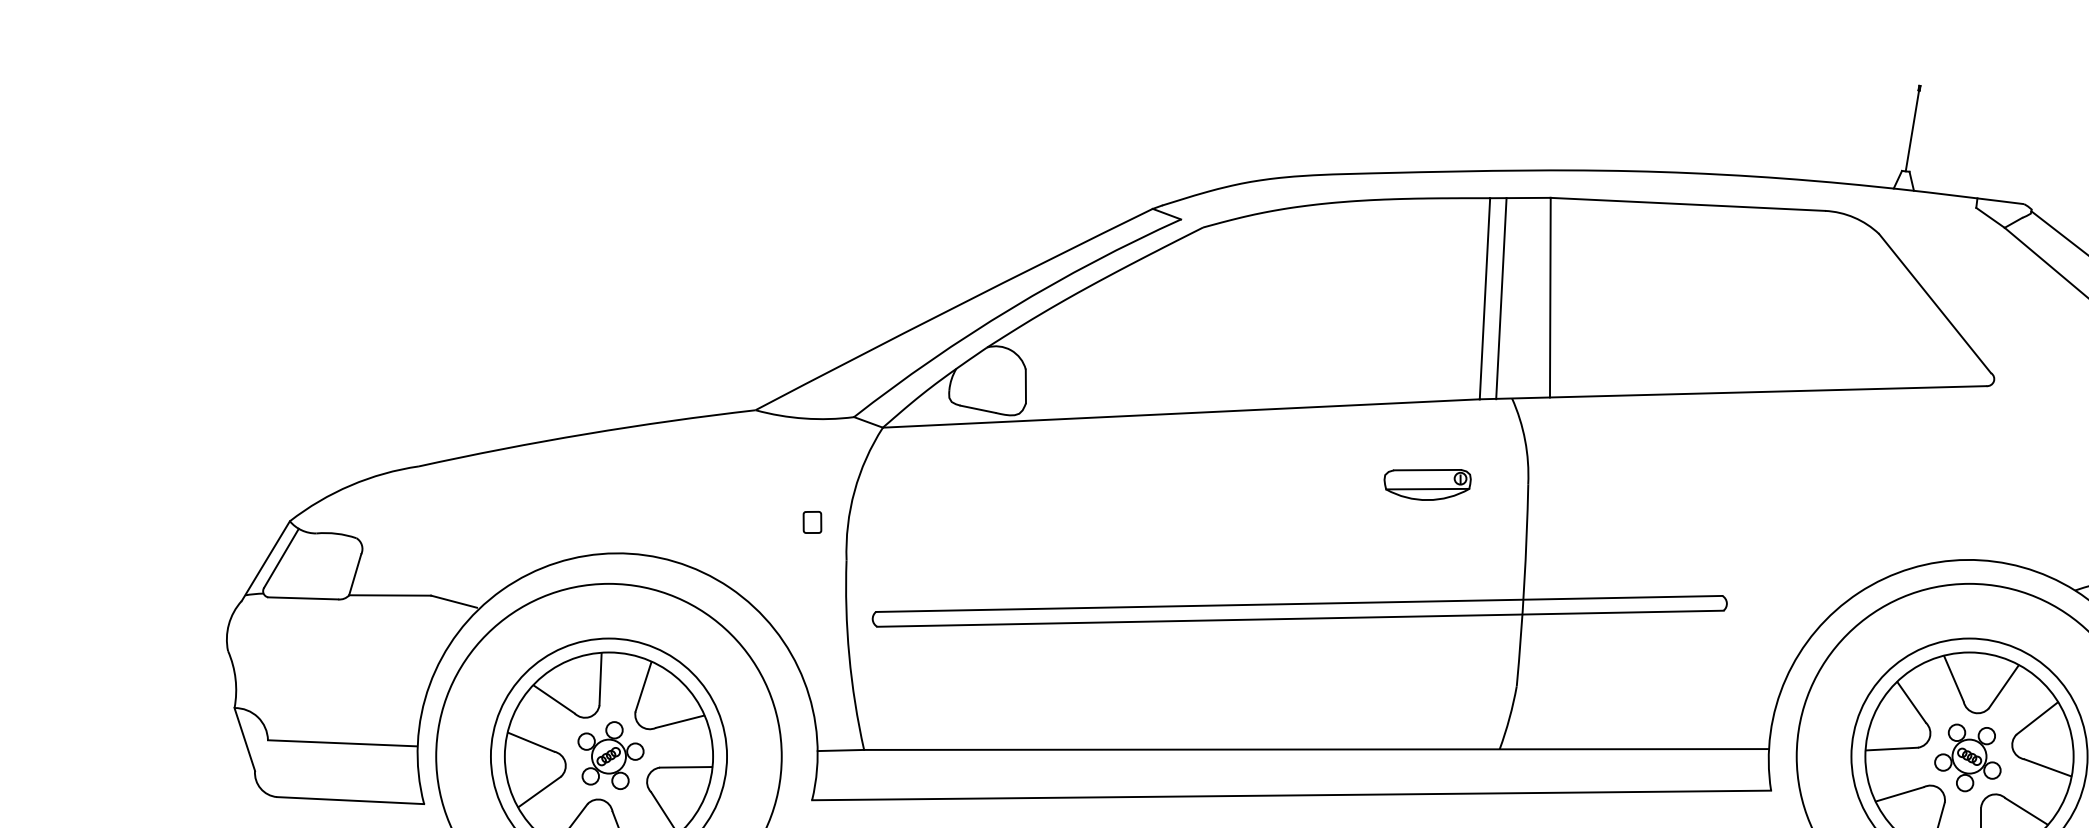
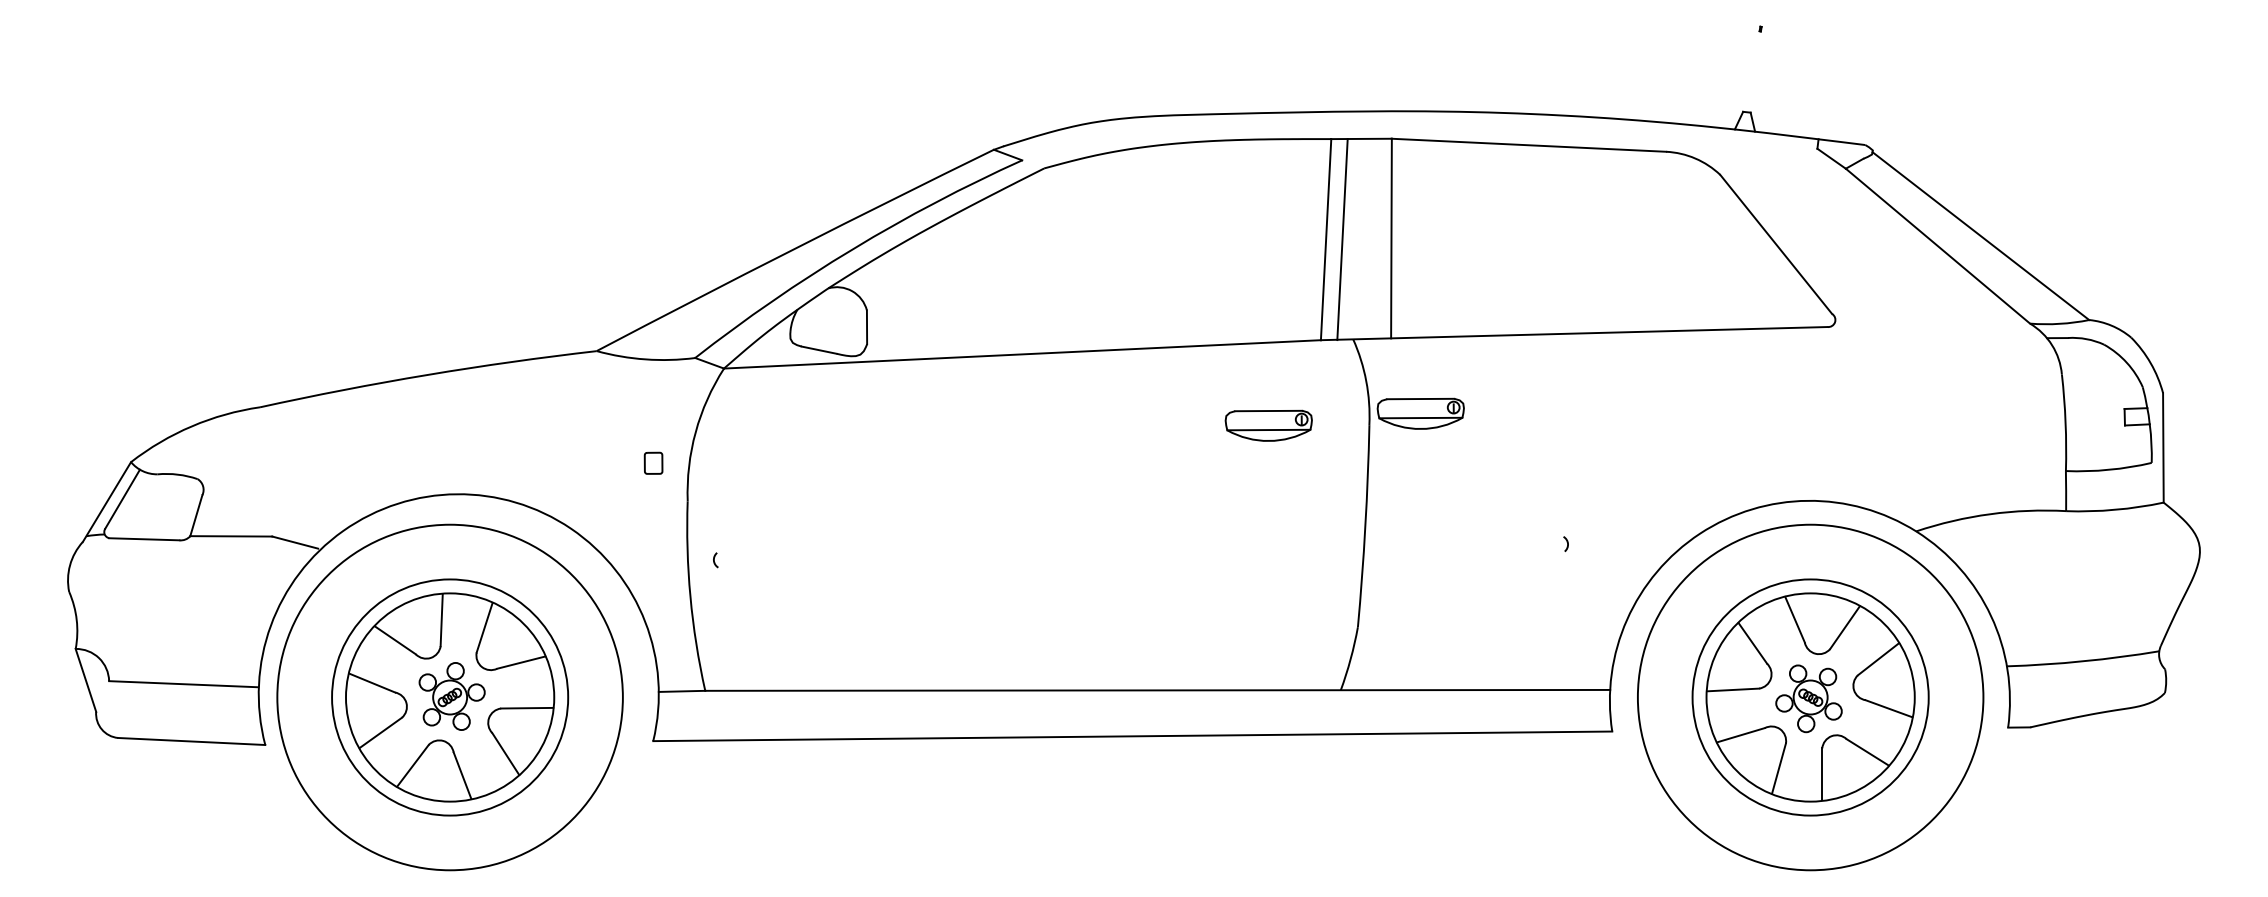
line: (1912, 130) -> (1753, 71), removed
part: (1579, 472) -> (1420, 413), added
line: (1299, 603) -> (1140, 544), removed
line: (1300, 618) -> (1141, 559), removed

